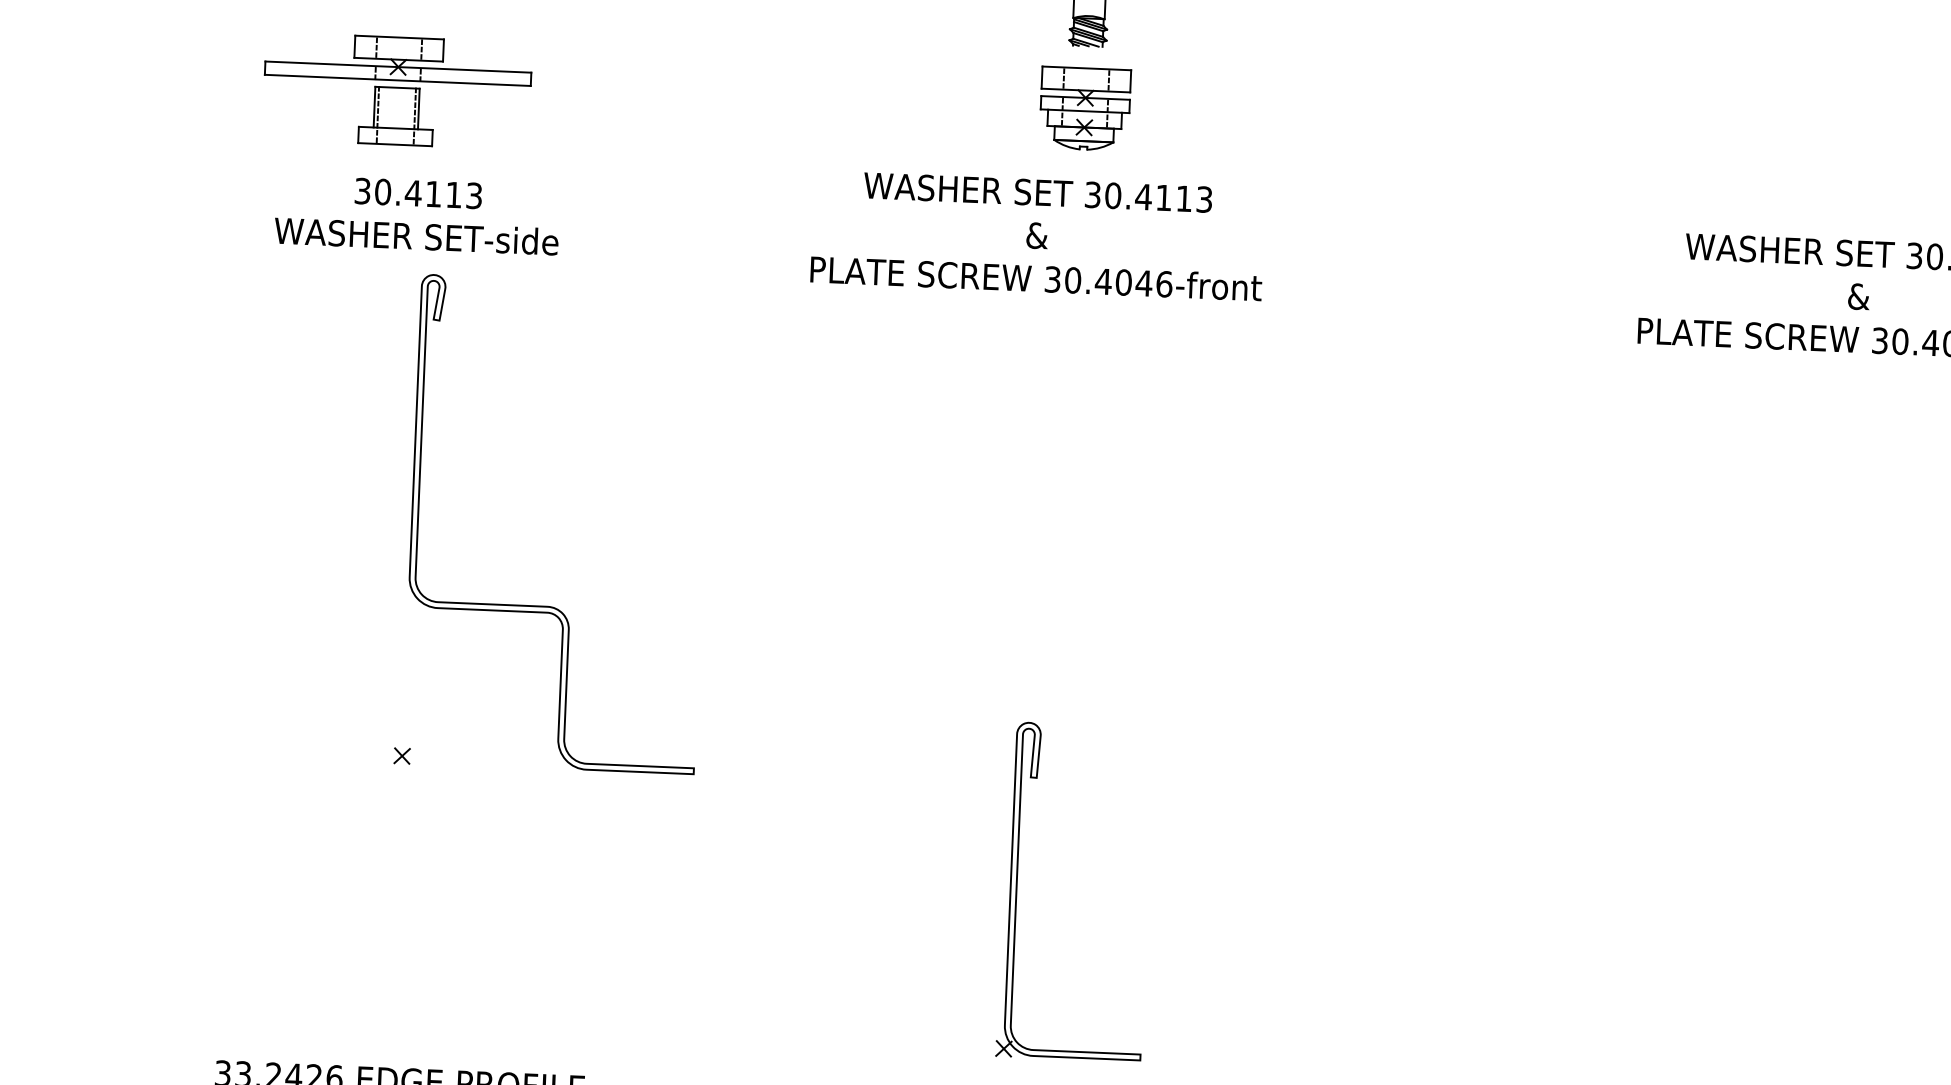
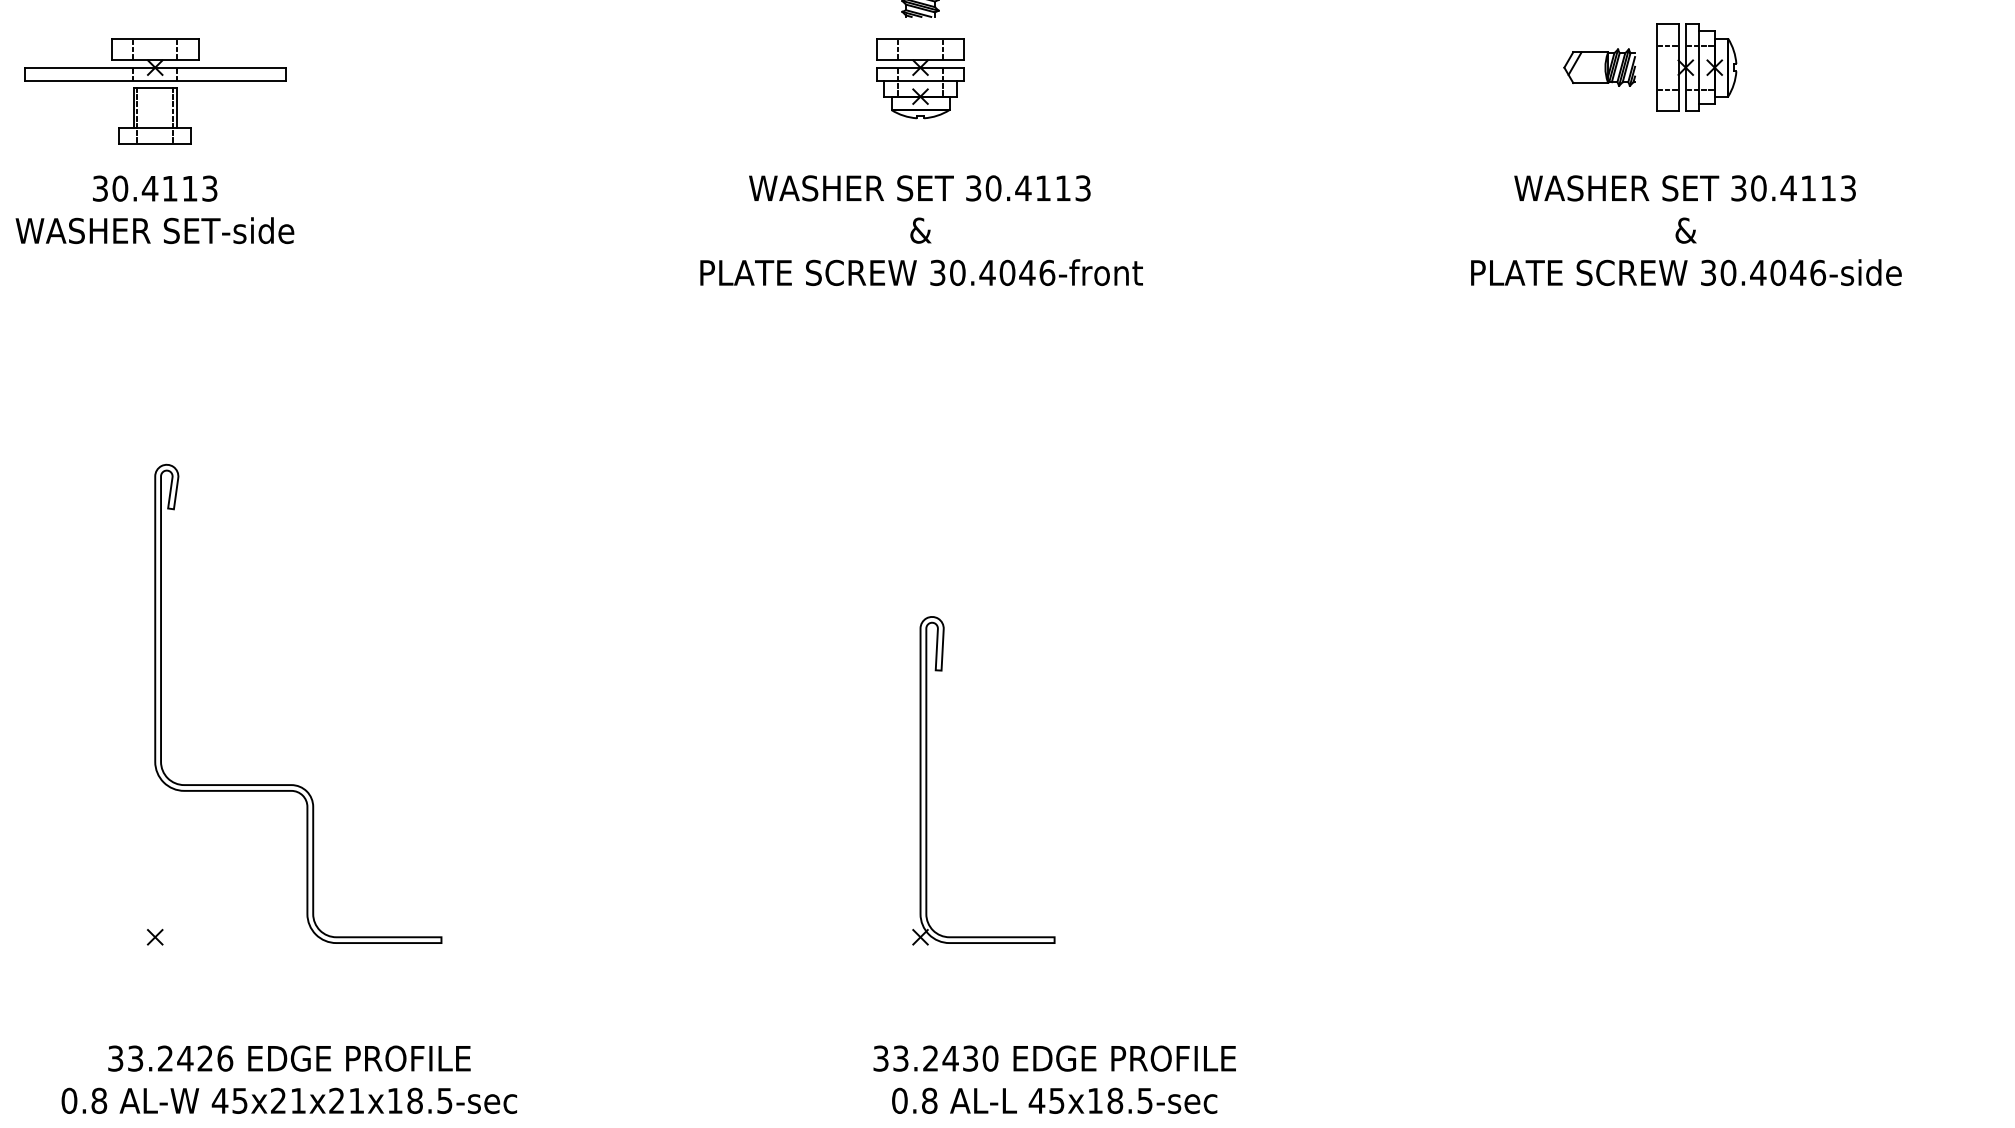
part: (397, 91) -> (155, 91), moved
part: (1829, 128) -> (1650, 67), added
text: (416, 214) -> (154, 209), moved
text: (1037, 235) -> (921, 230), moved
part: (550, 606) -> (294, 784), moved
part: (1017, 889) -> (927, 780), moved

